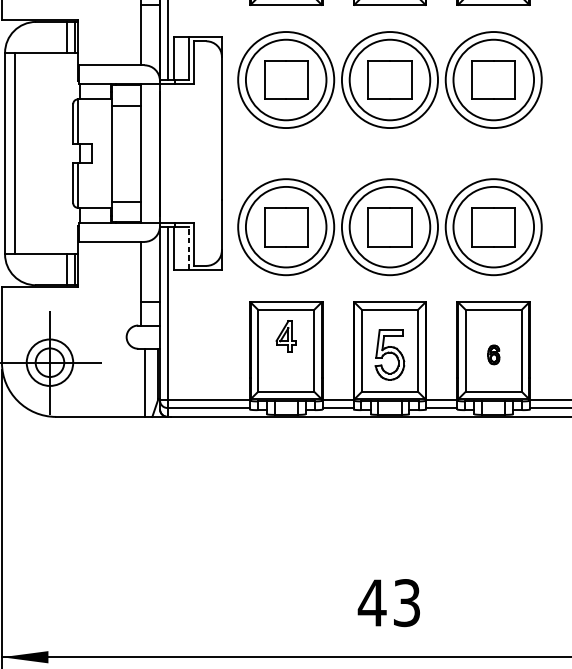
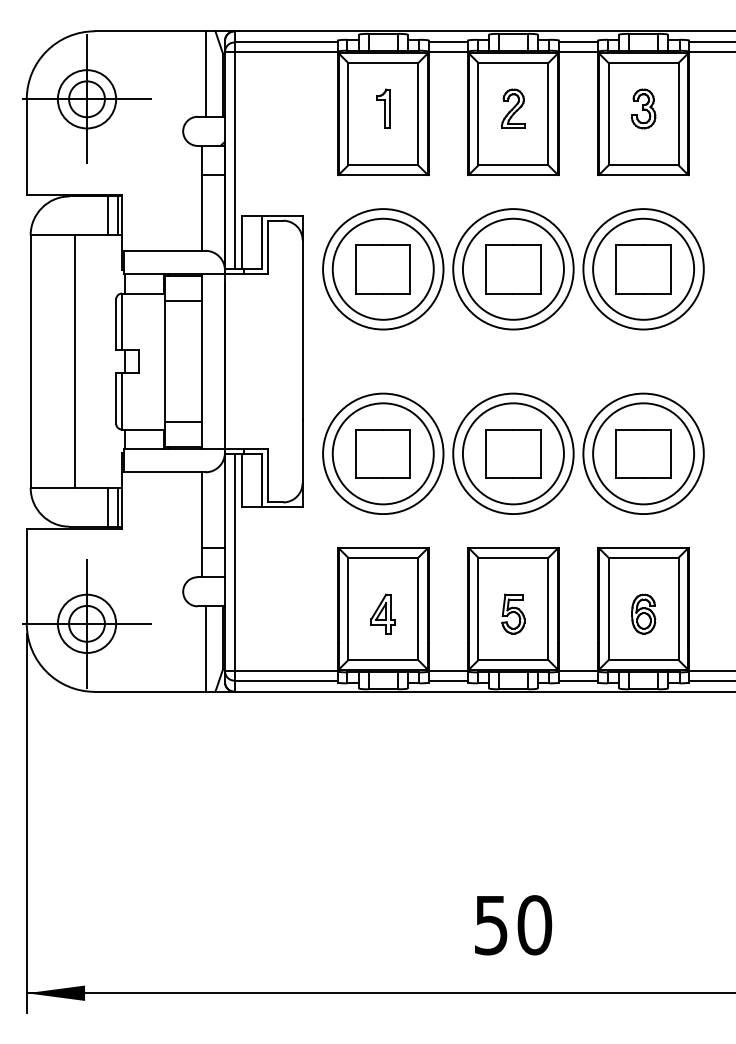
line: (15, 153) -> (75, 361), moved
line: (189, 248) -> (261, 480), dashed -> solid
part: (285, 336) -> (382, 613), moved
part: (390, 354) -> (513, 613), size x0.62
part: (493, 354) -> (643, 613), size x1.67
text: (389, 603) -> (512, 925), 43 -> 50

